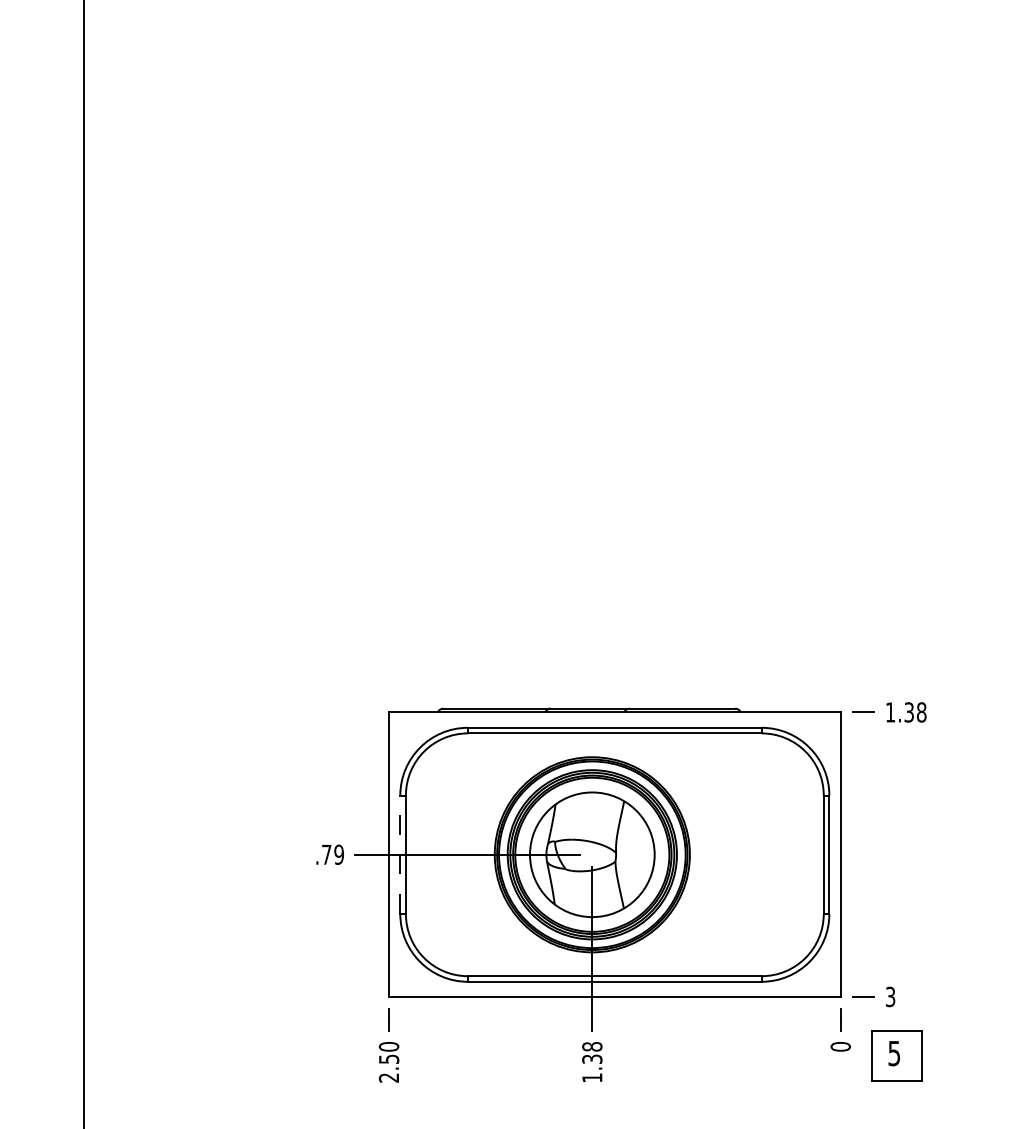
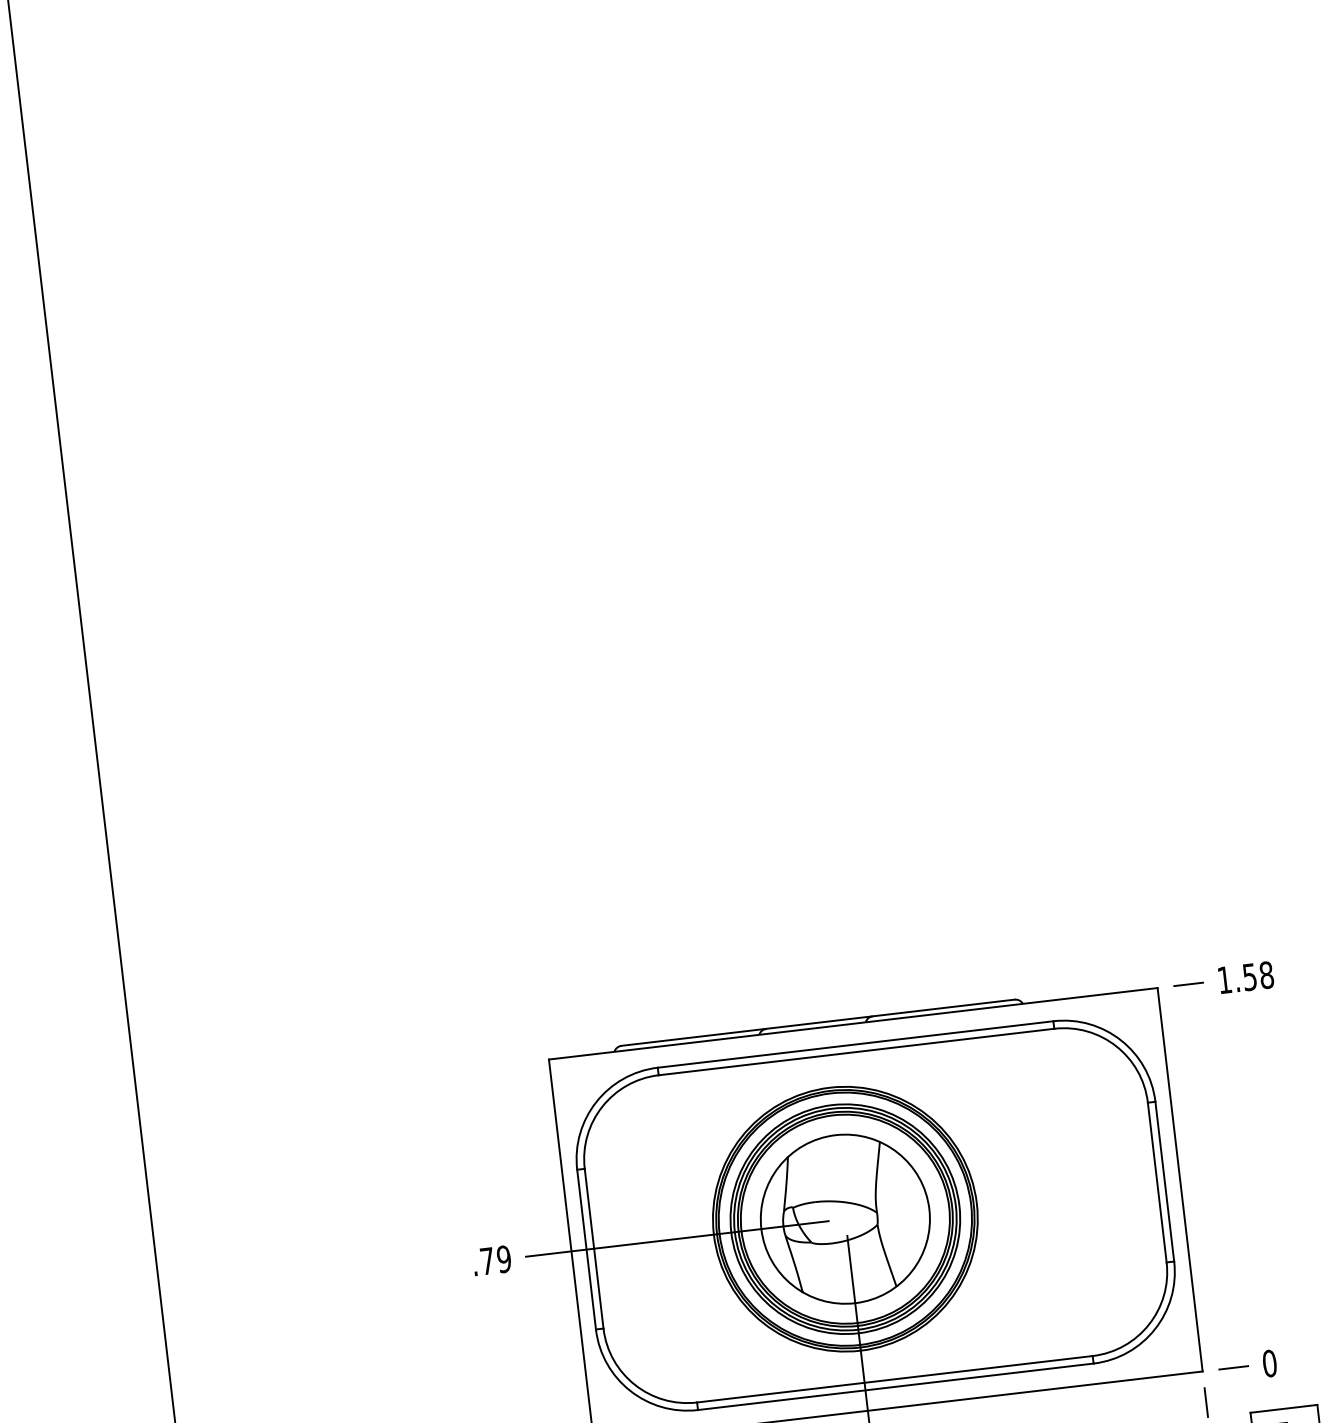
text: (909, 711) -> (1250, 975), 1.38 -> 1.58
line: (400, 854) -> (586, 1249), dashed -> solid
text: (890, 996) -> (1269, 1362), 3 -> 0

